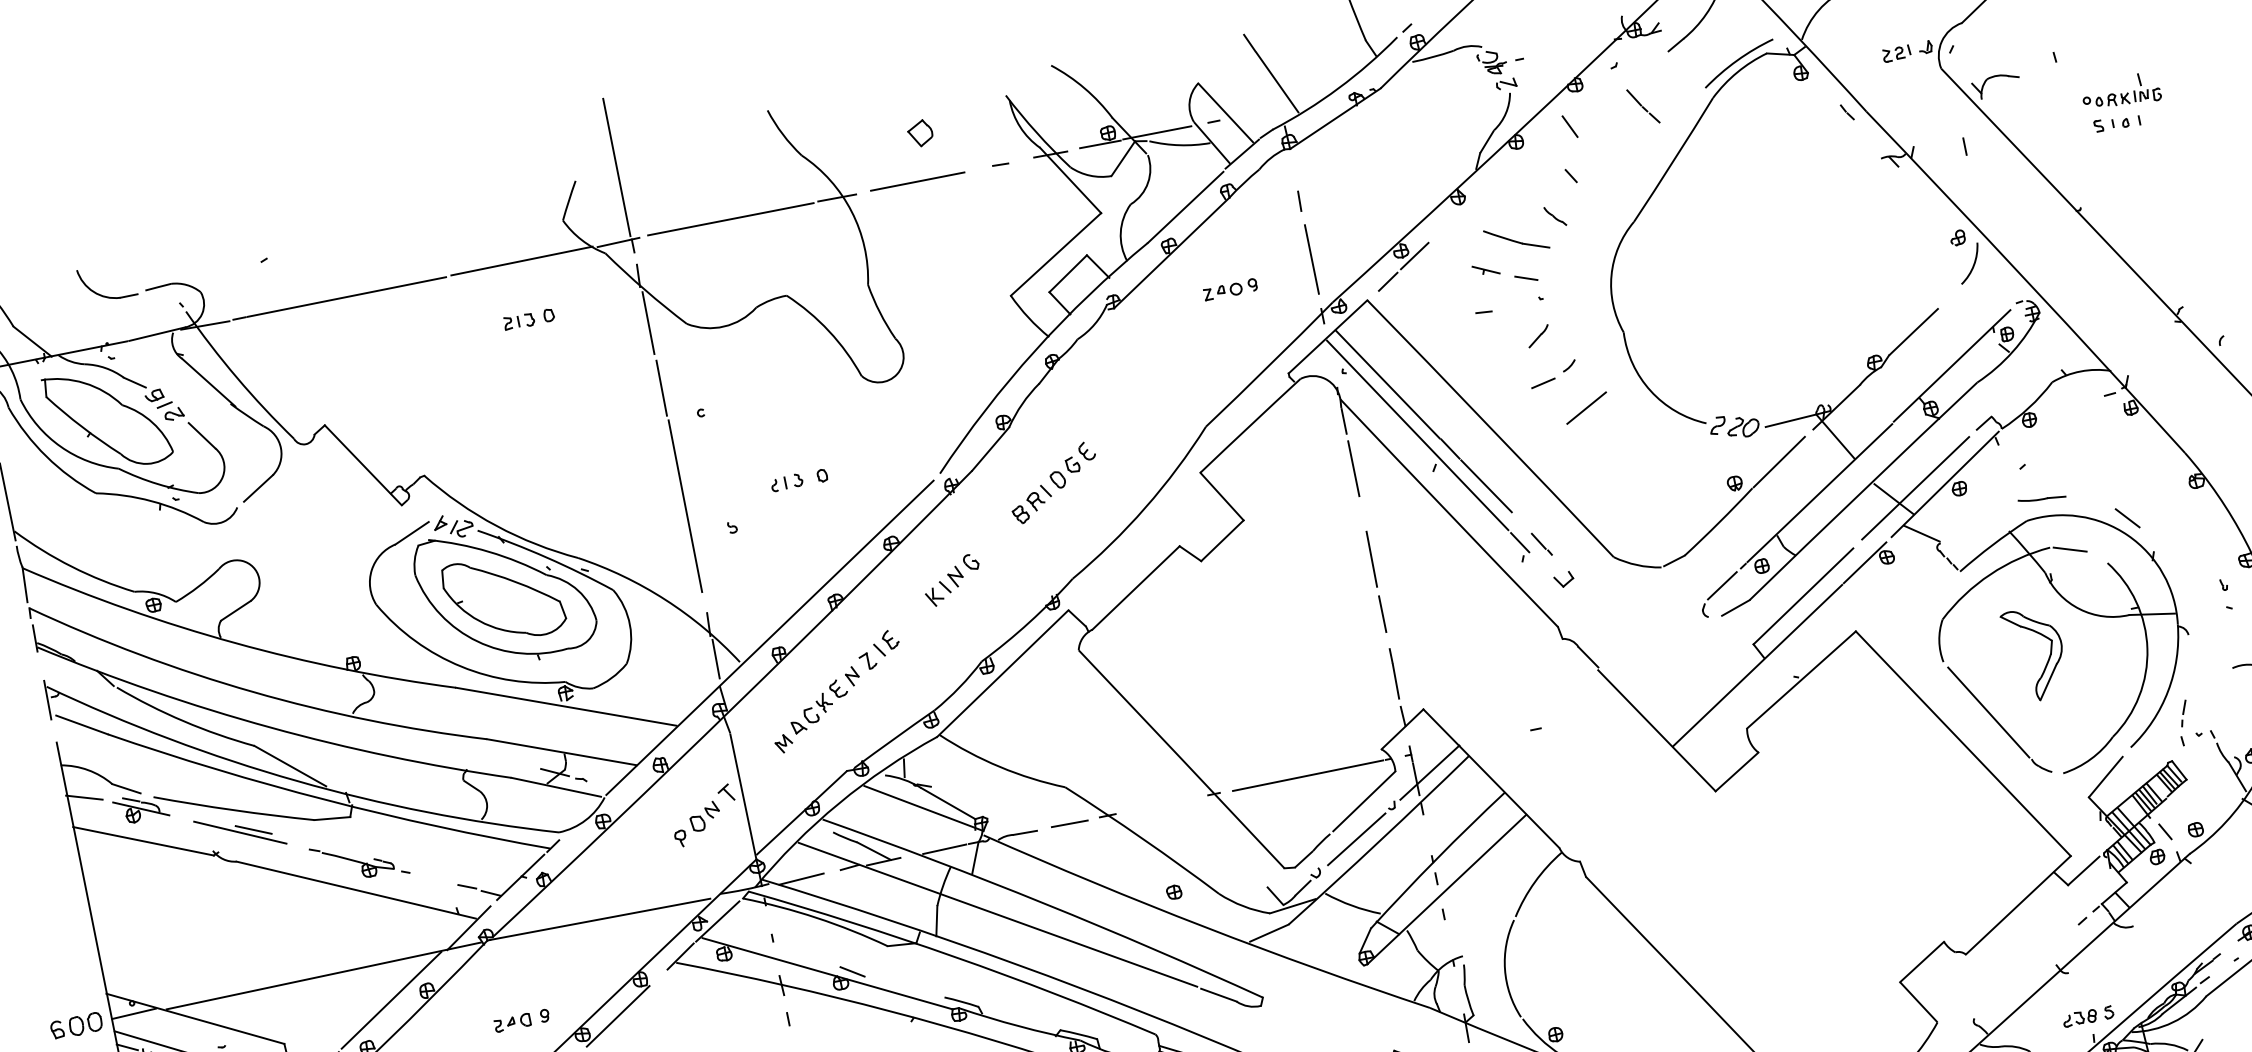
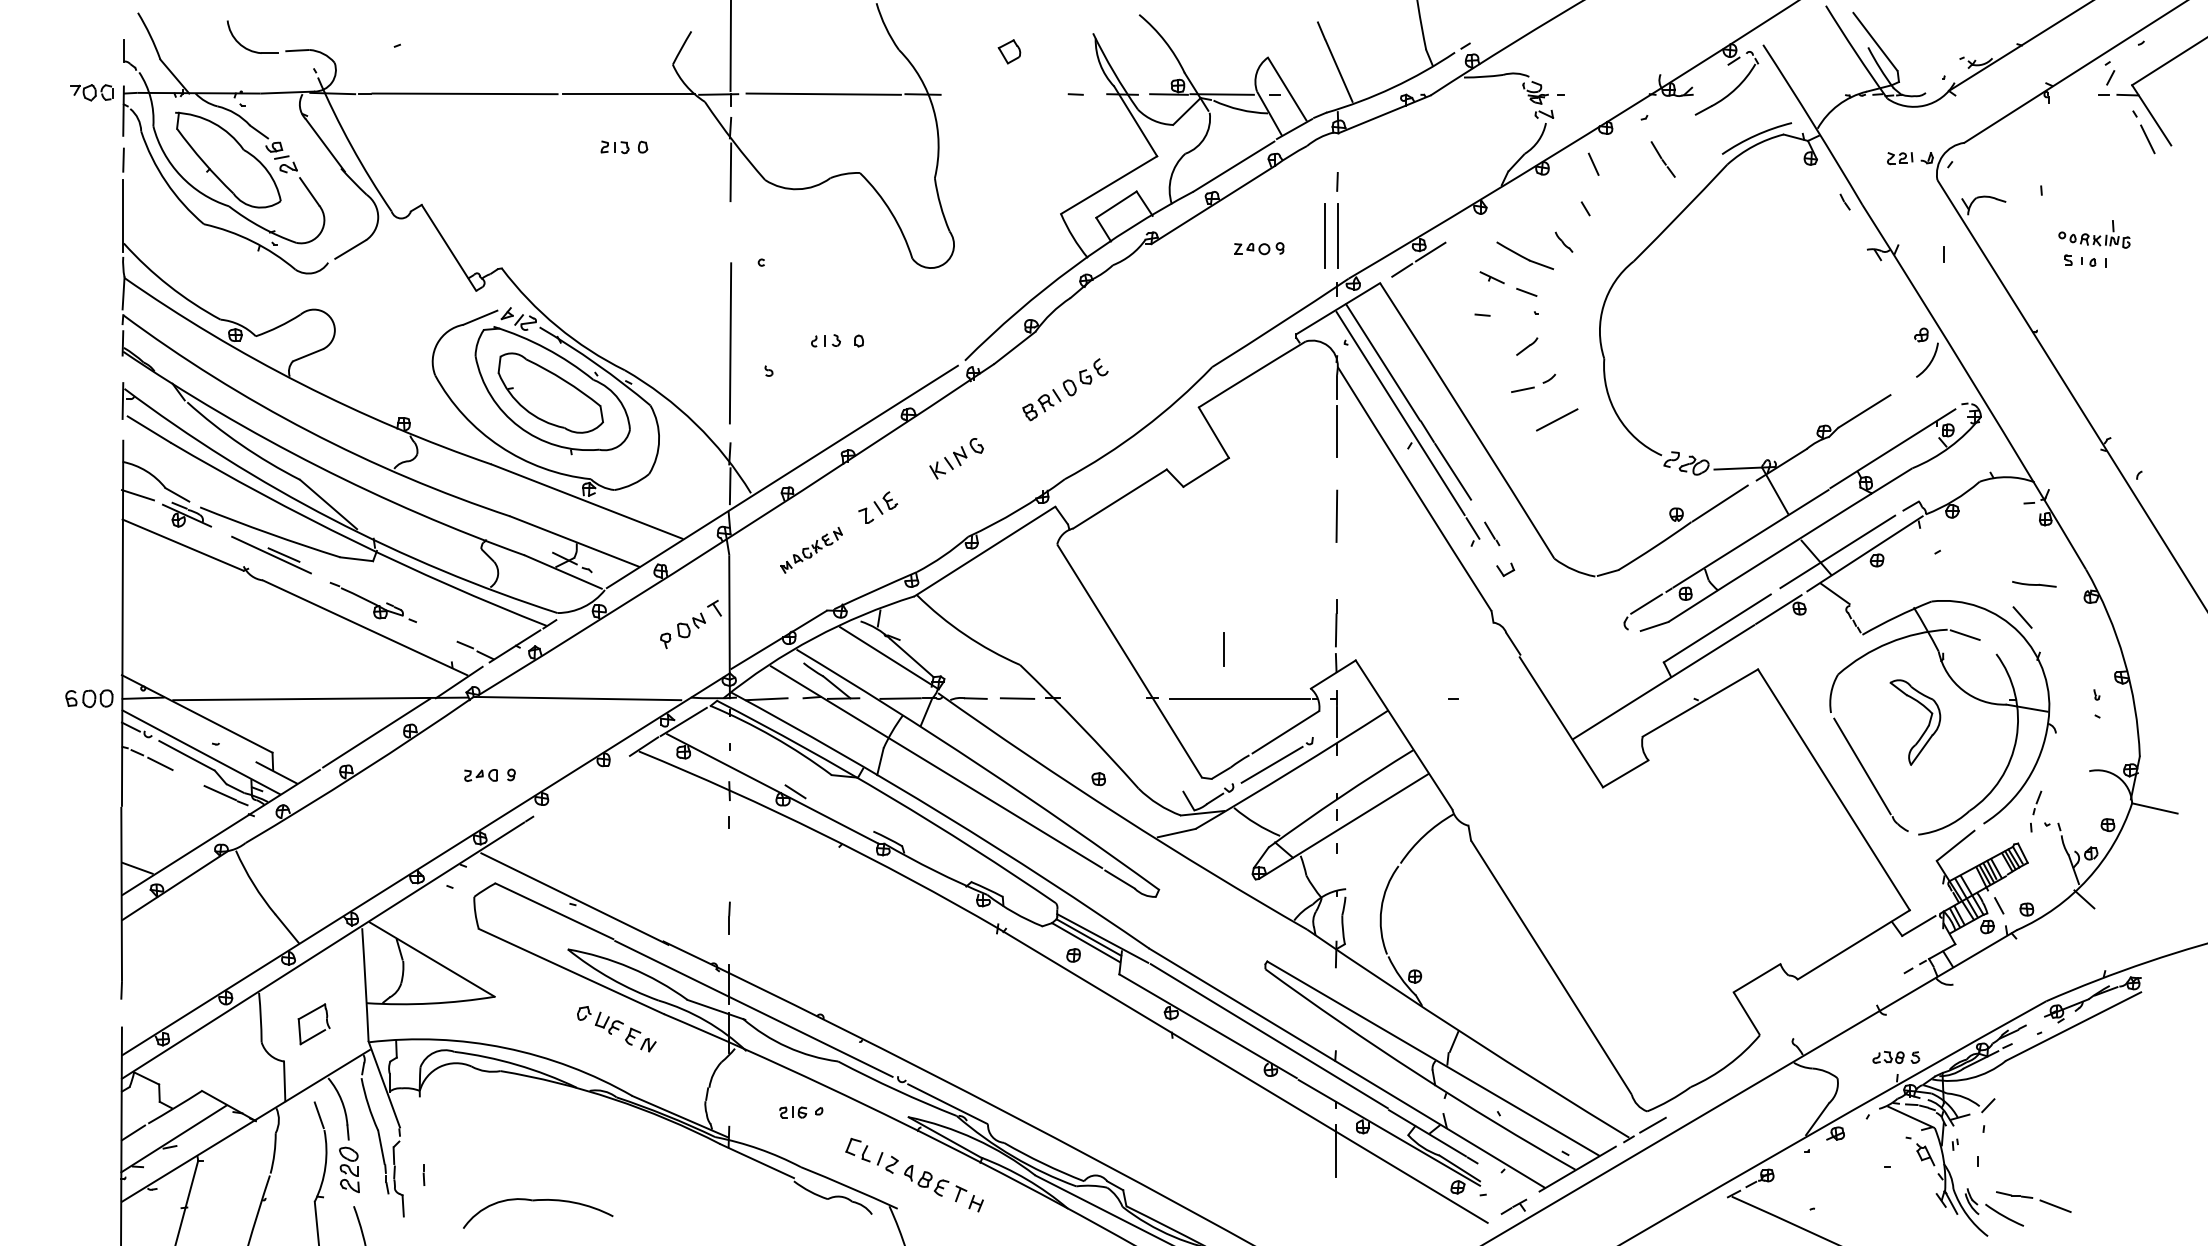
line: (916, 181) -> (997, 94), removed
line: (1297, 261) -> (1324, 235), added
line: (661, 387) -> (730, 232), removed
part: (2042, 498) -> (2034, 584), moved
line: (1382, 614) -> (1223, 649), moved
part: (817, 710) -> (811, 550), size x0.7
line: (1429, 772) -> (1349, 718), removed
line: (617, 1016) -> (576, 788), removed

